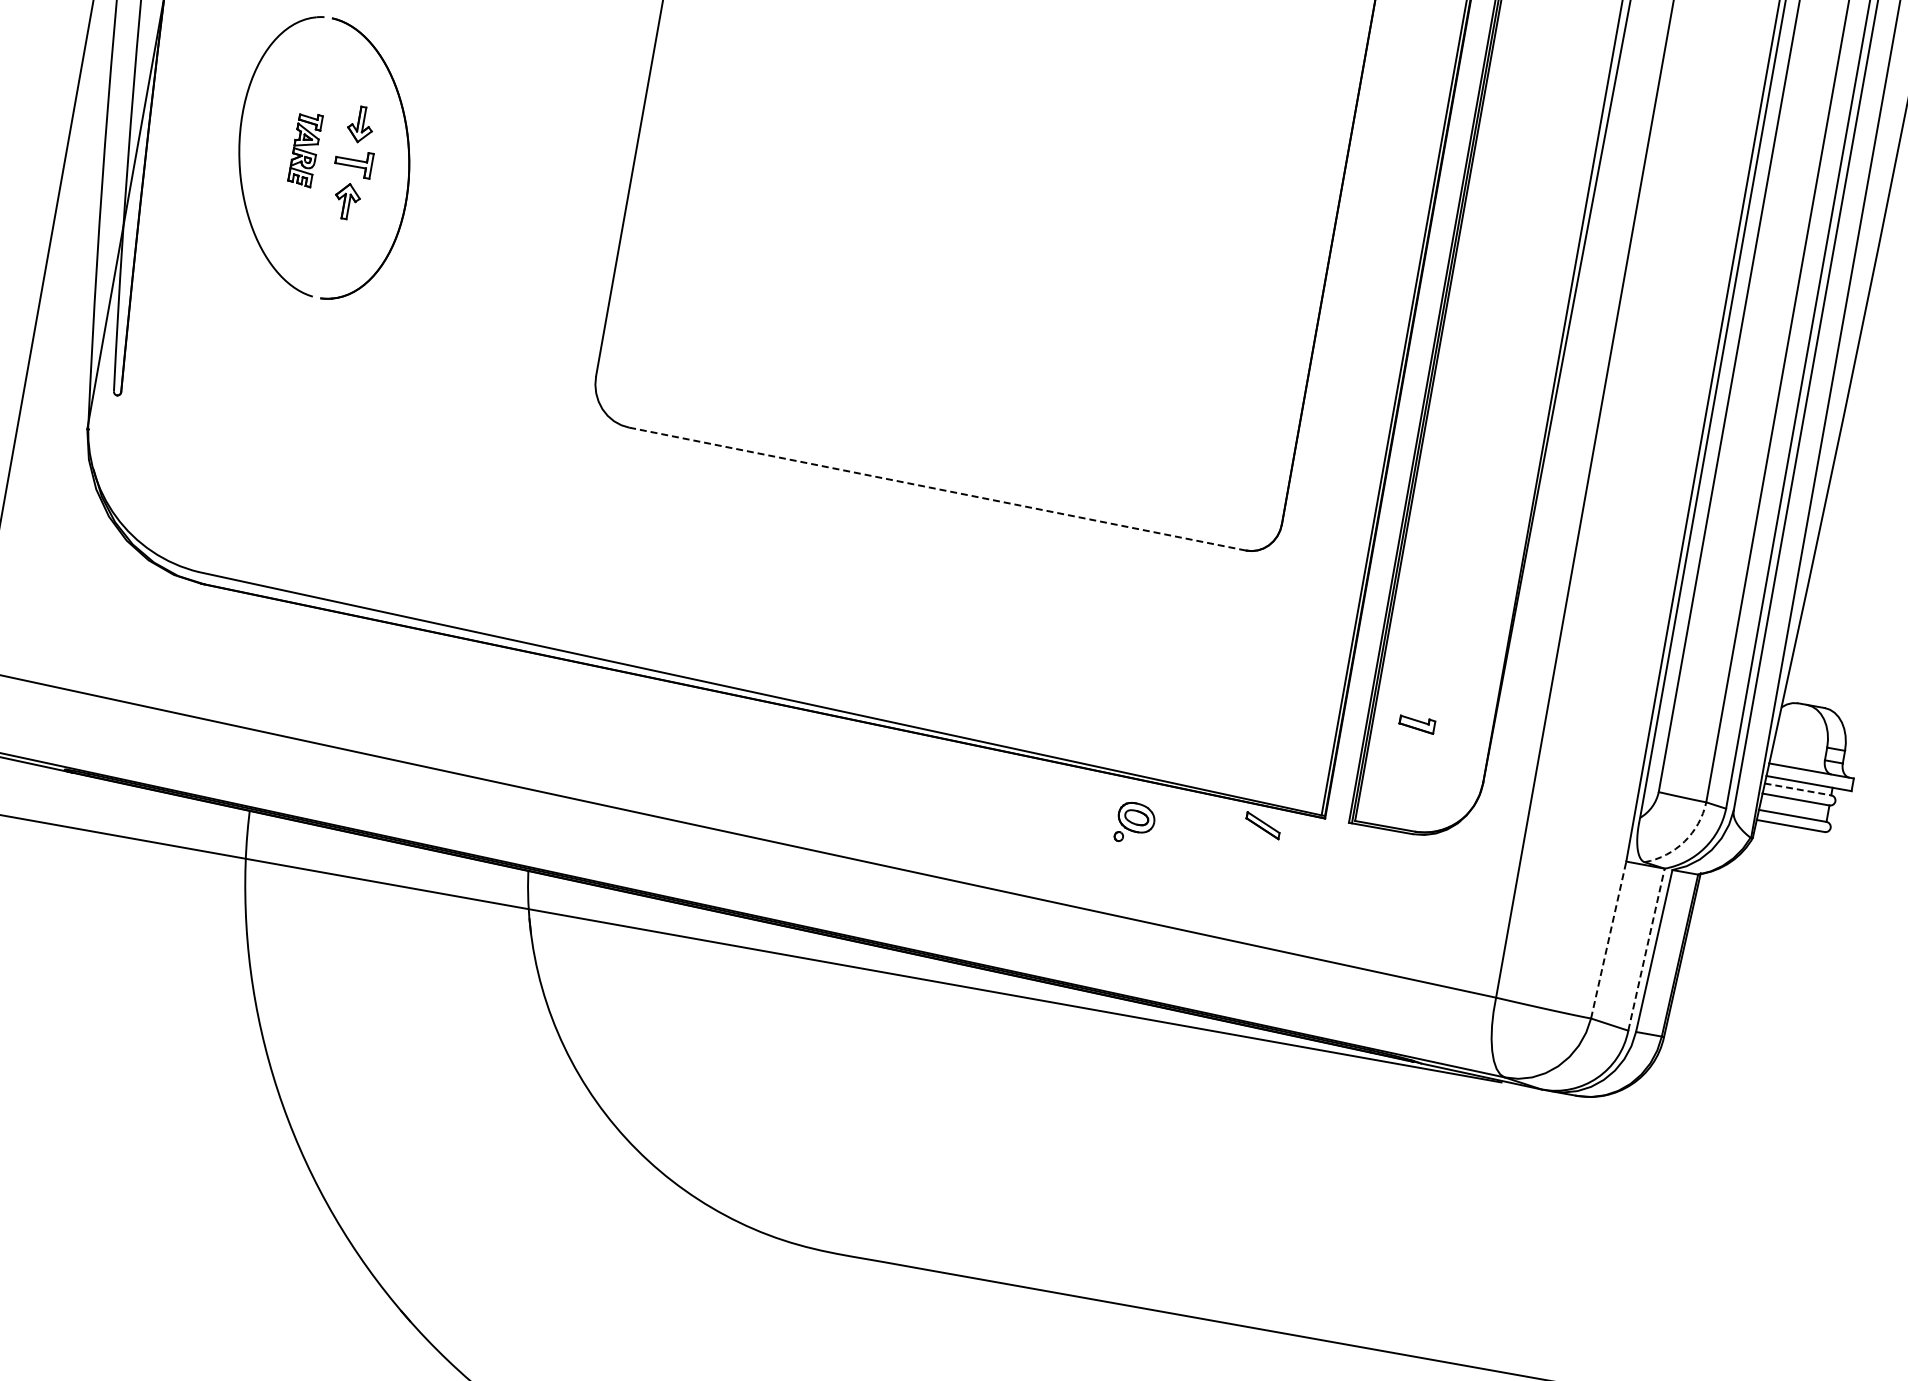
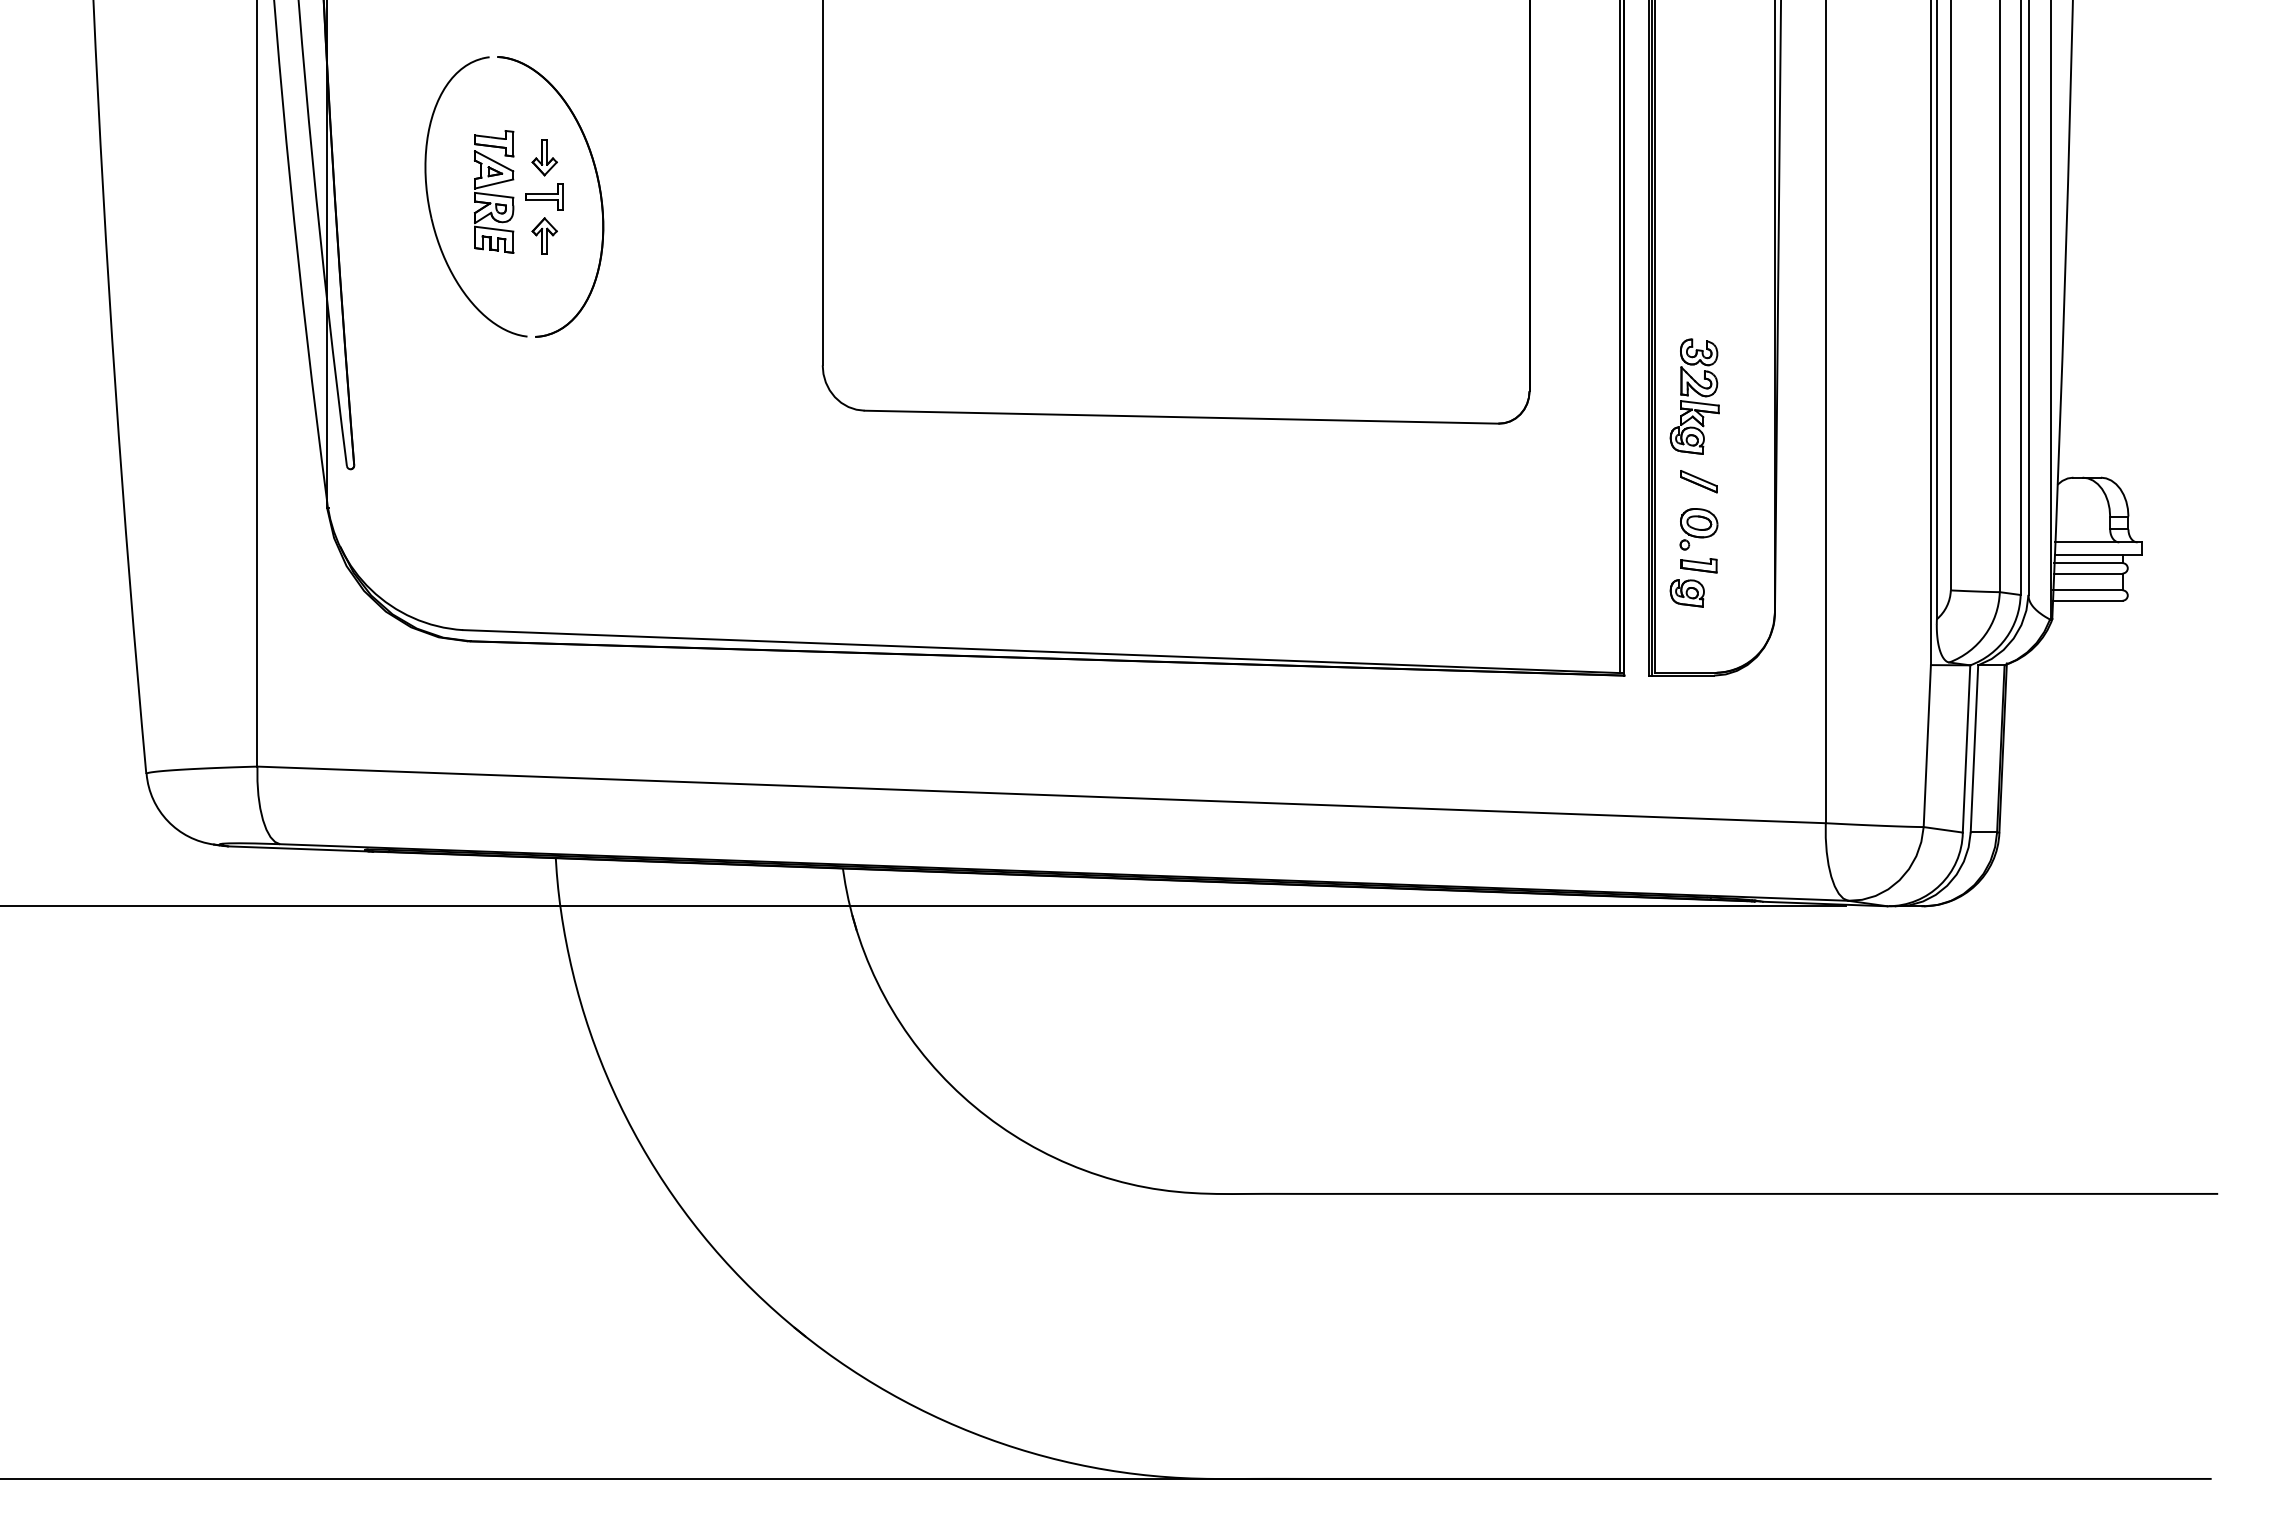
part: (304, 148) -> (493, 191), size x1.67
line: (937, 489) -> (1181, 417), dashed -> solid
part: (1442, 558) -> (1694, 396), added
part: (1400, 749) -> (1686, 593), added
line: (1797, 789) -> (2088, 563), dashed -> solid
part: (1134, 823) -> (1698, 529), moved
part: (1262, 825) -> (1698, 481), moved
arc: (1684, 841) -> (1985, 634), dashed -> solid
line: (1608, 939) -> (1927, 745), dashed -> solid
line: (1646, 949) -> (1966, 748), dashed -> solid

